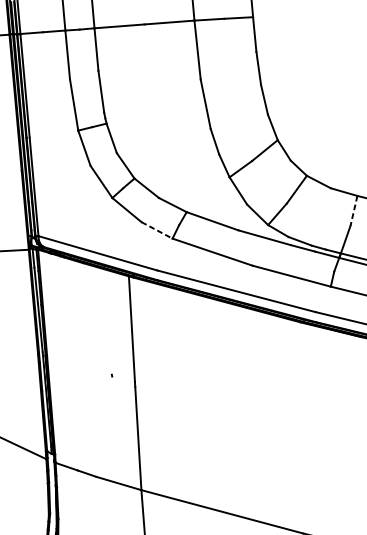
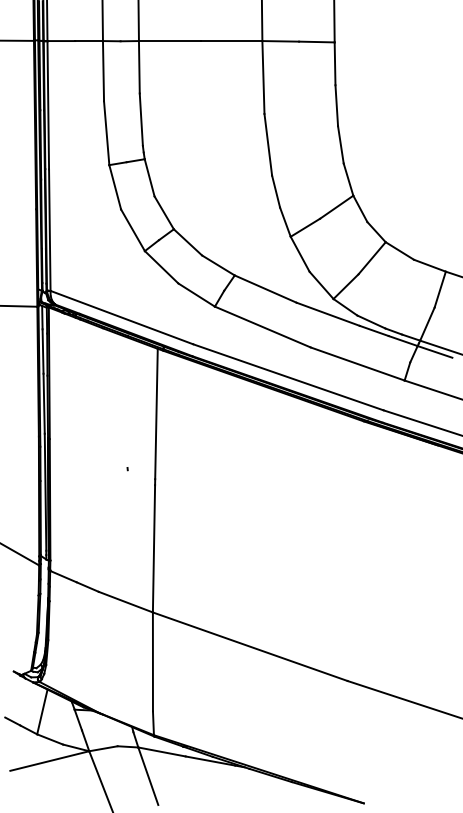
line: (354, 210) -> (440, 289), dashed -> solid
line: (156, 230) -> (196, 295), dashed -> solid

